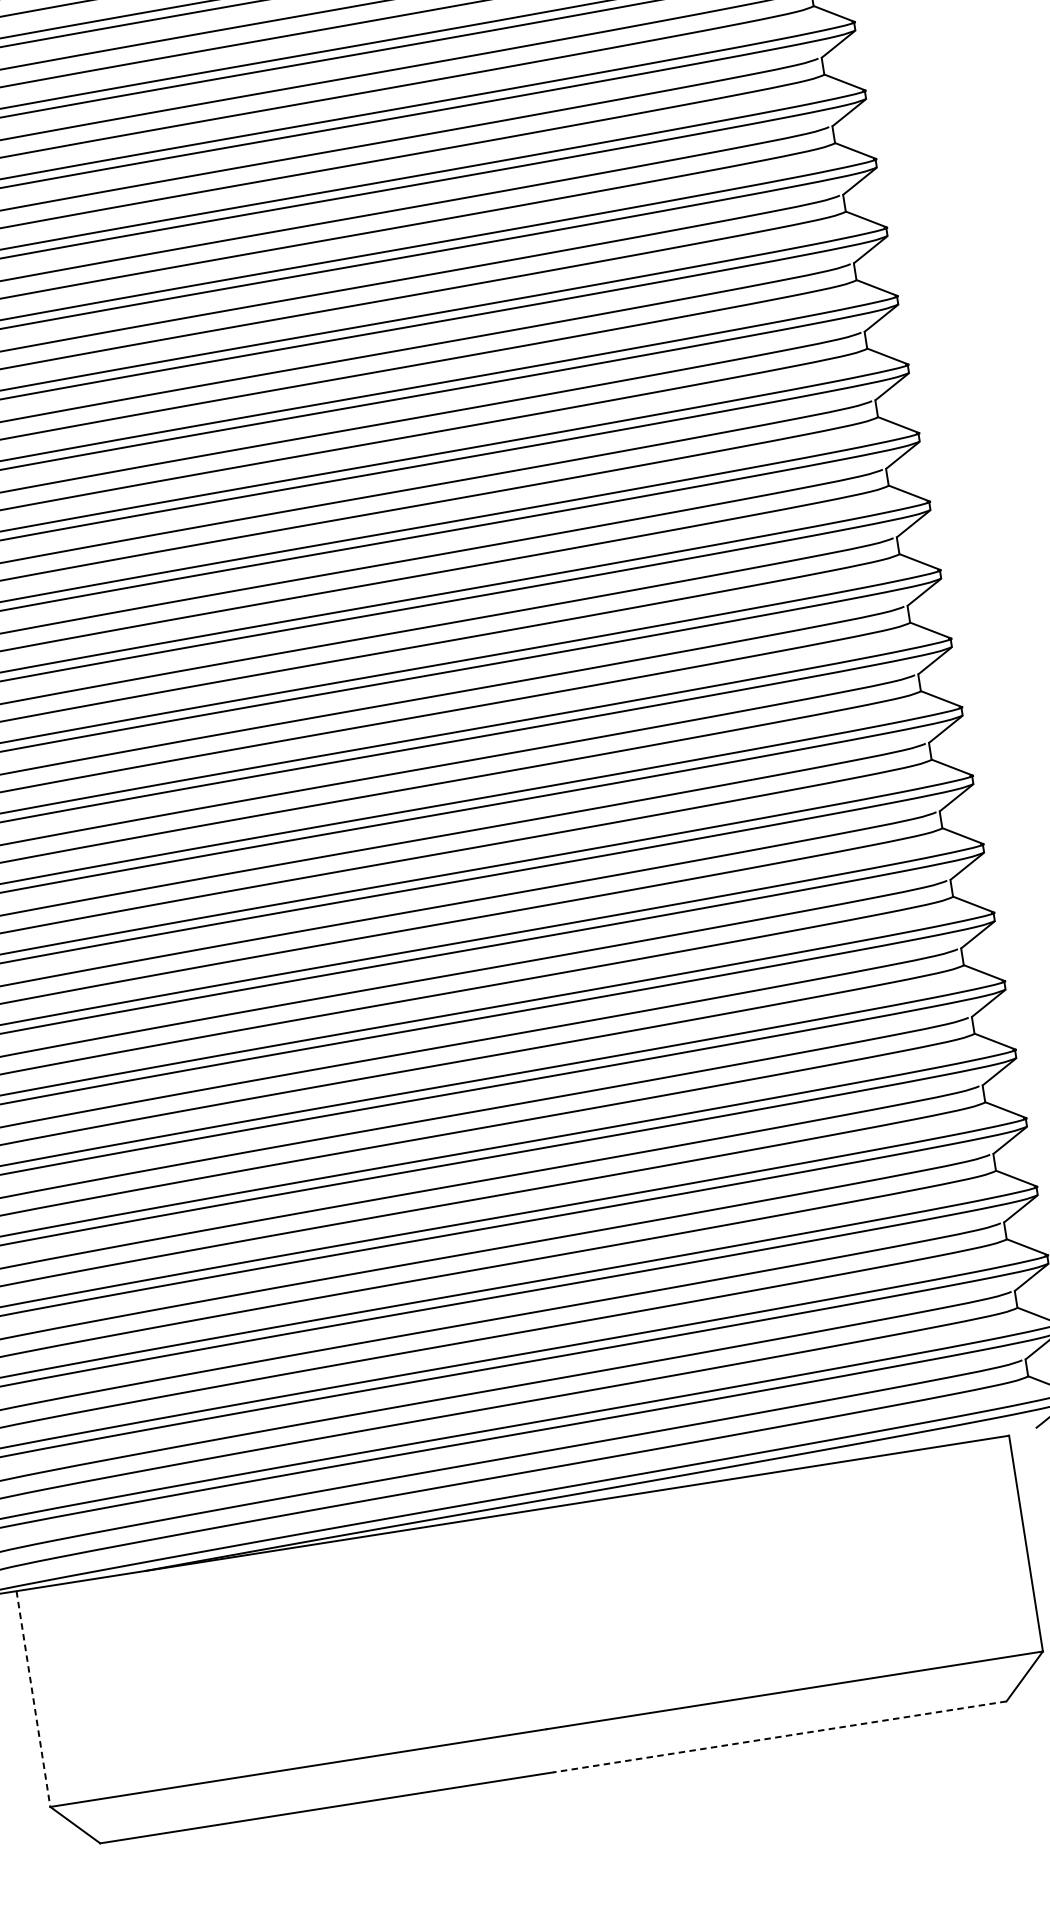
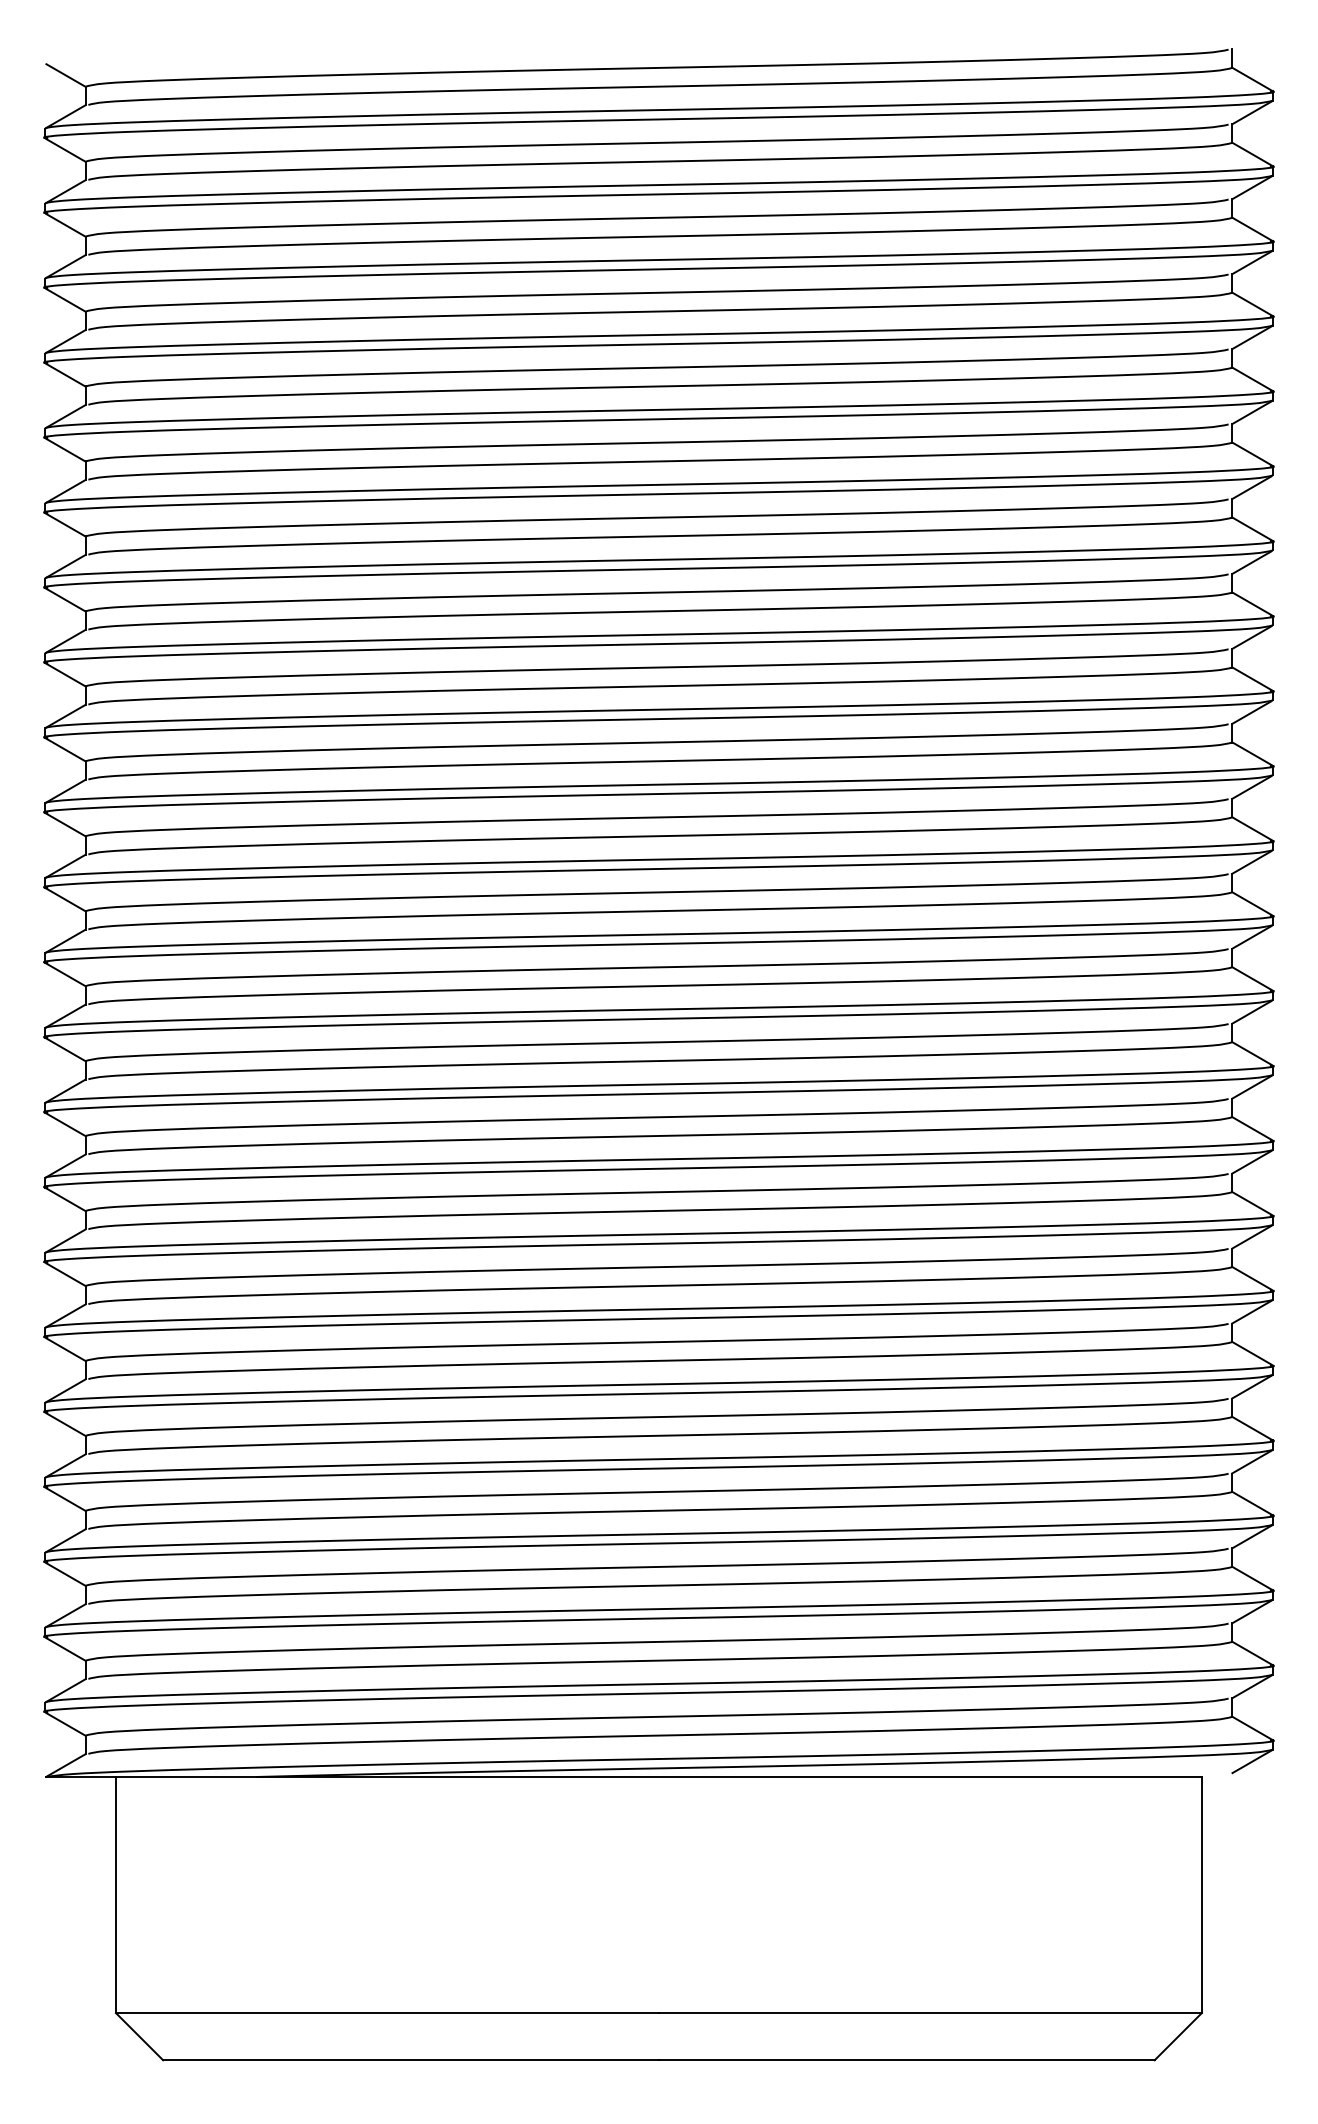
line: (33, 1699) -> (115, 1895), dashed -> solid
line: (779, 1737) -> (906, 2060), dashed -> solid

